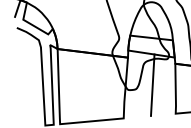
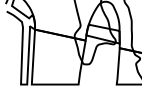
line: (152, 85) -> (101, 62), removed

